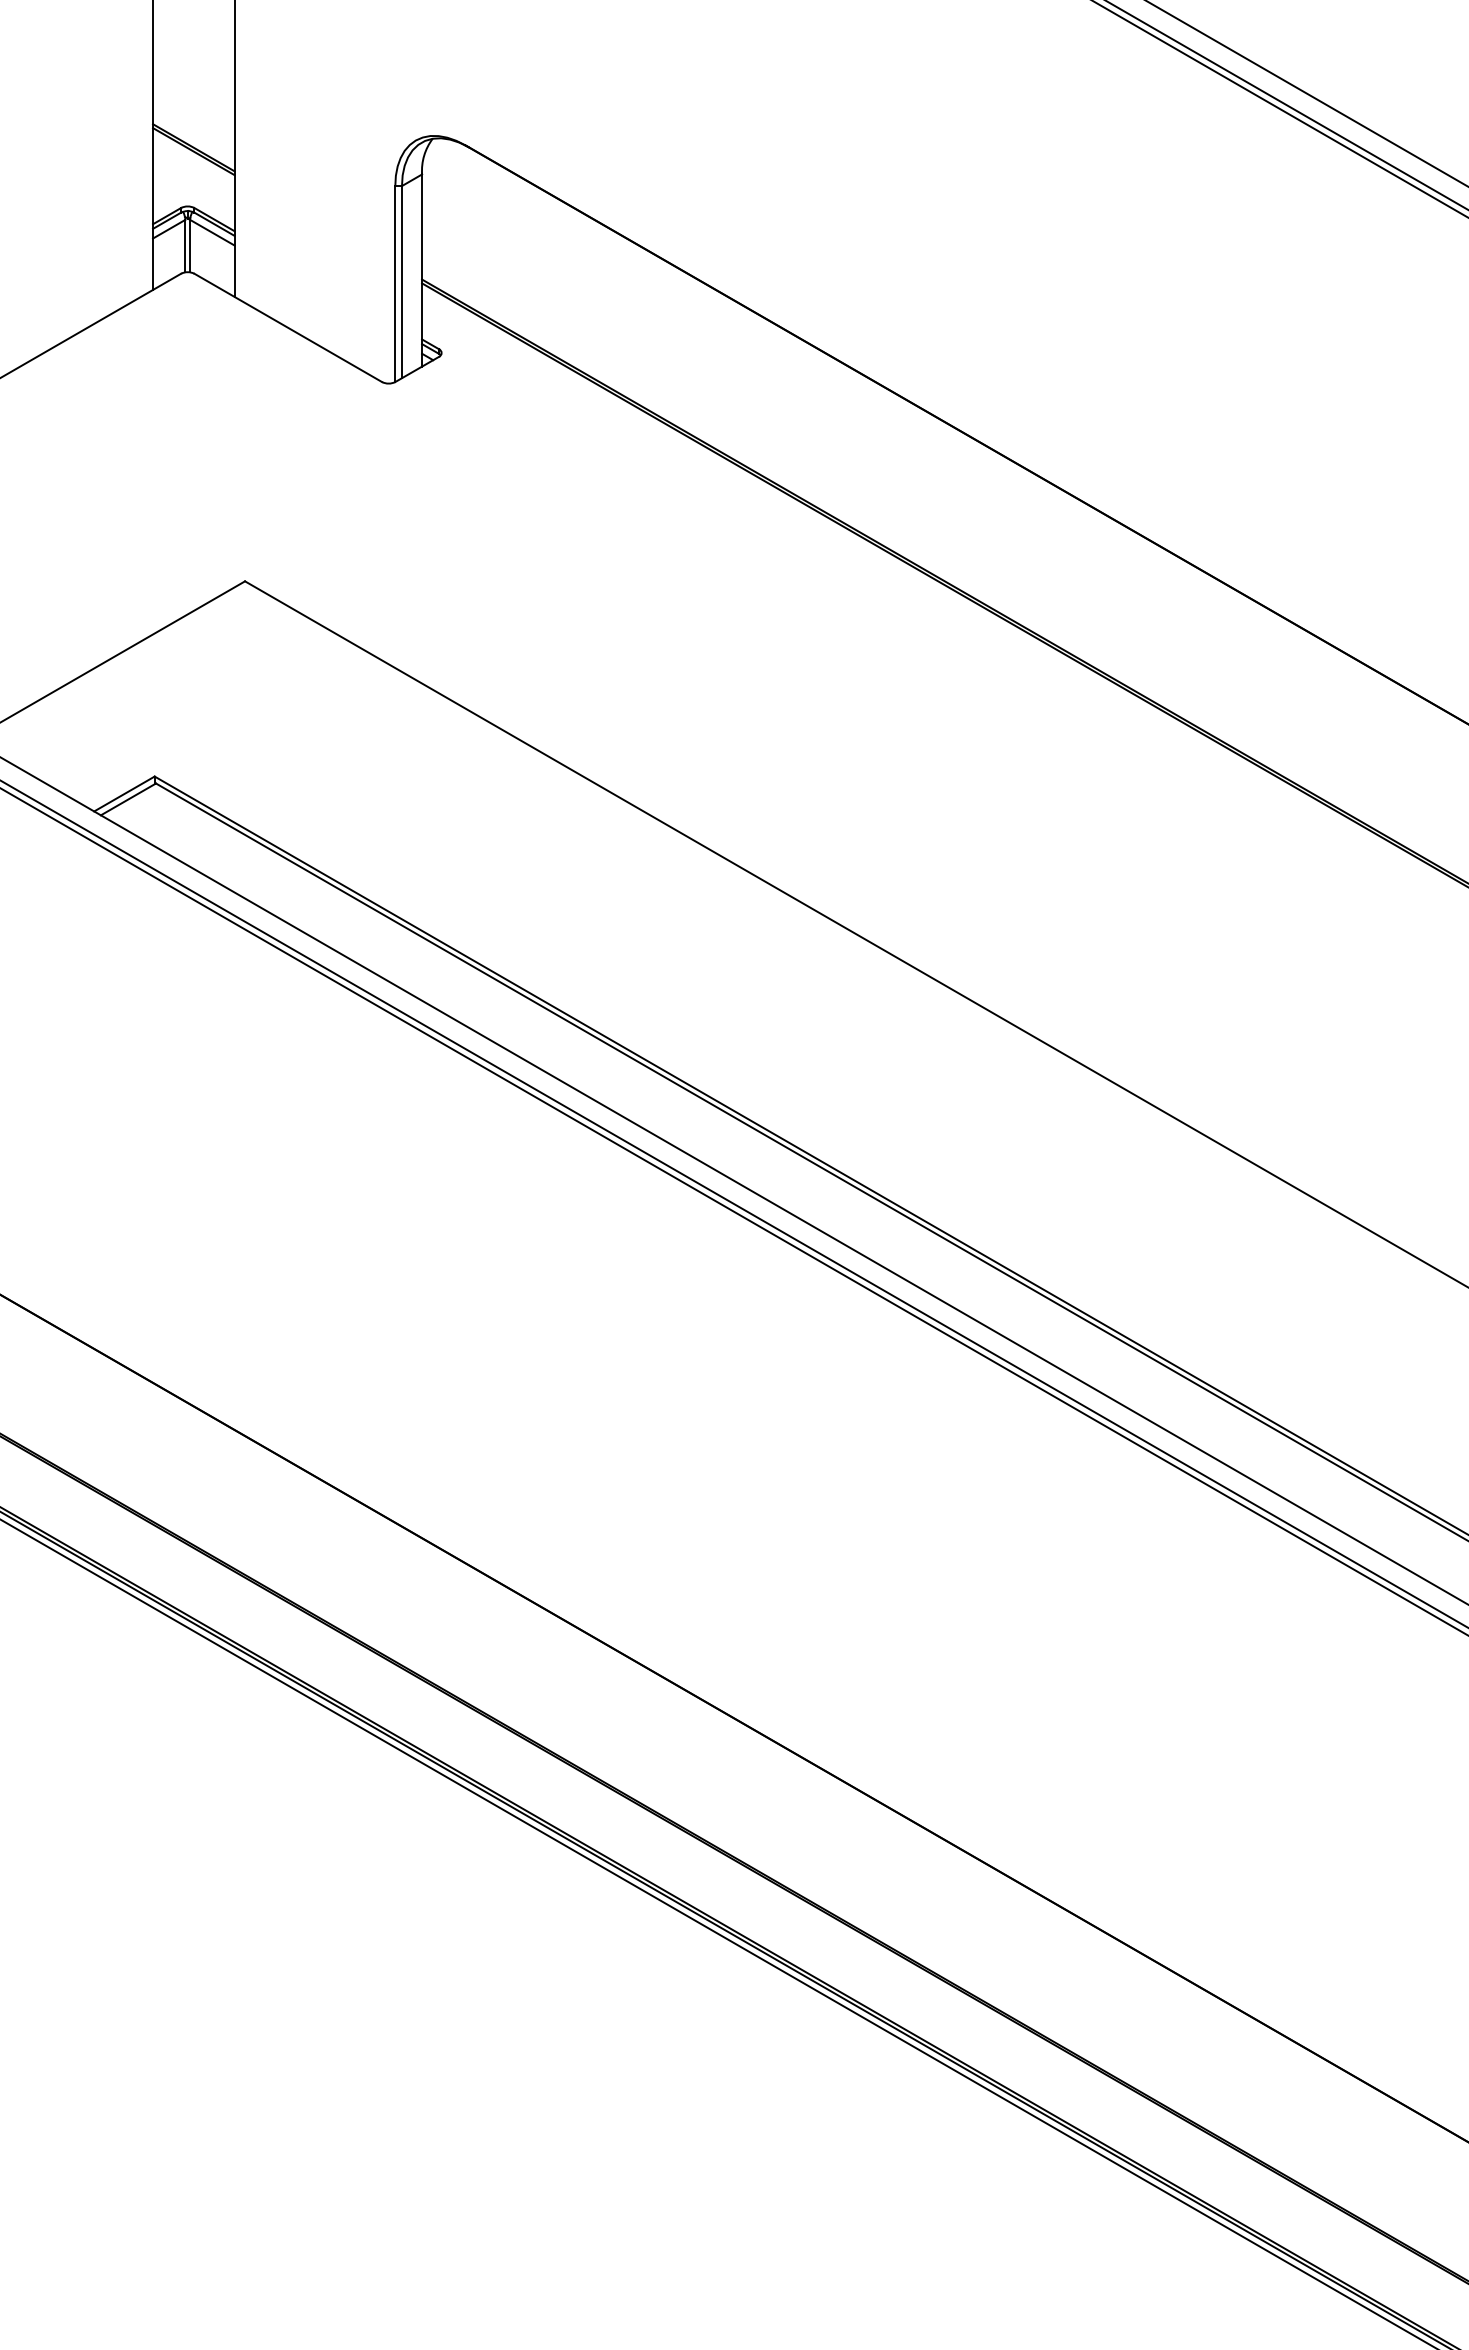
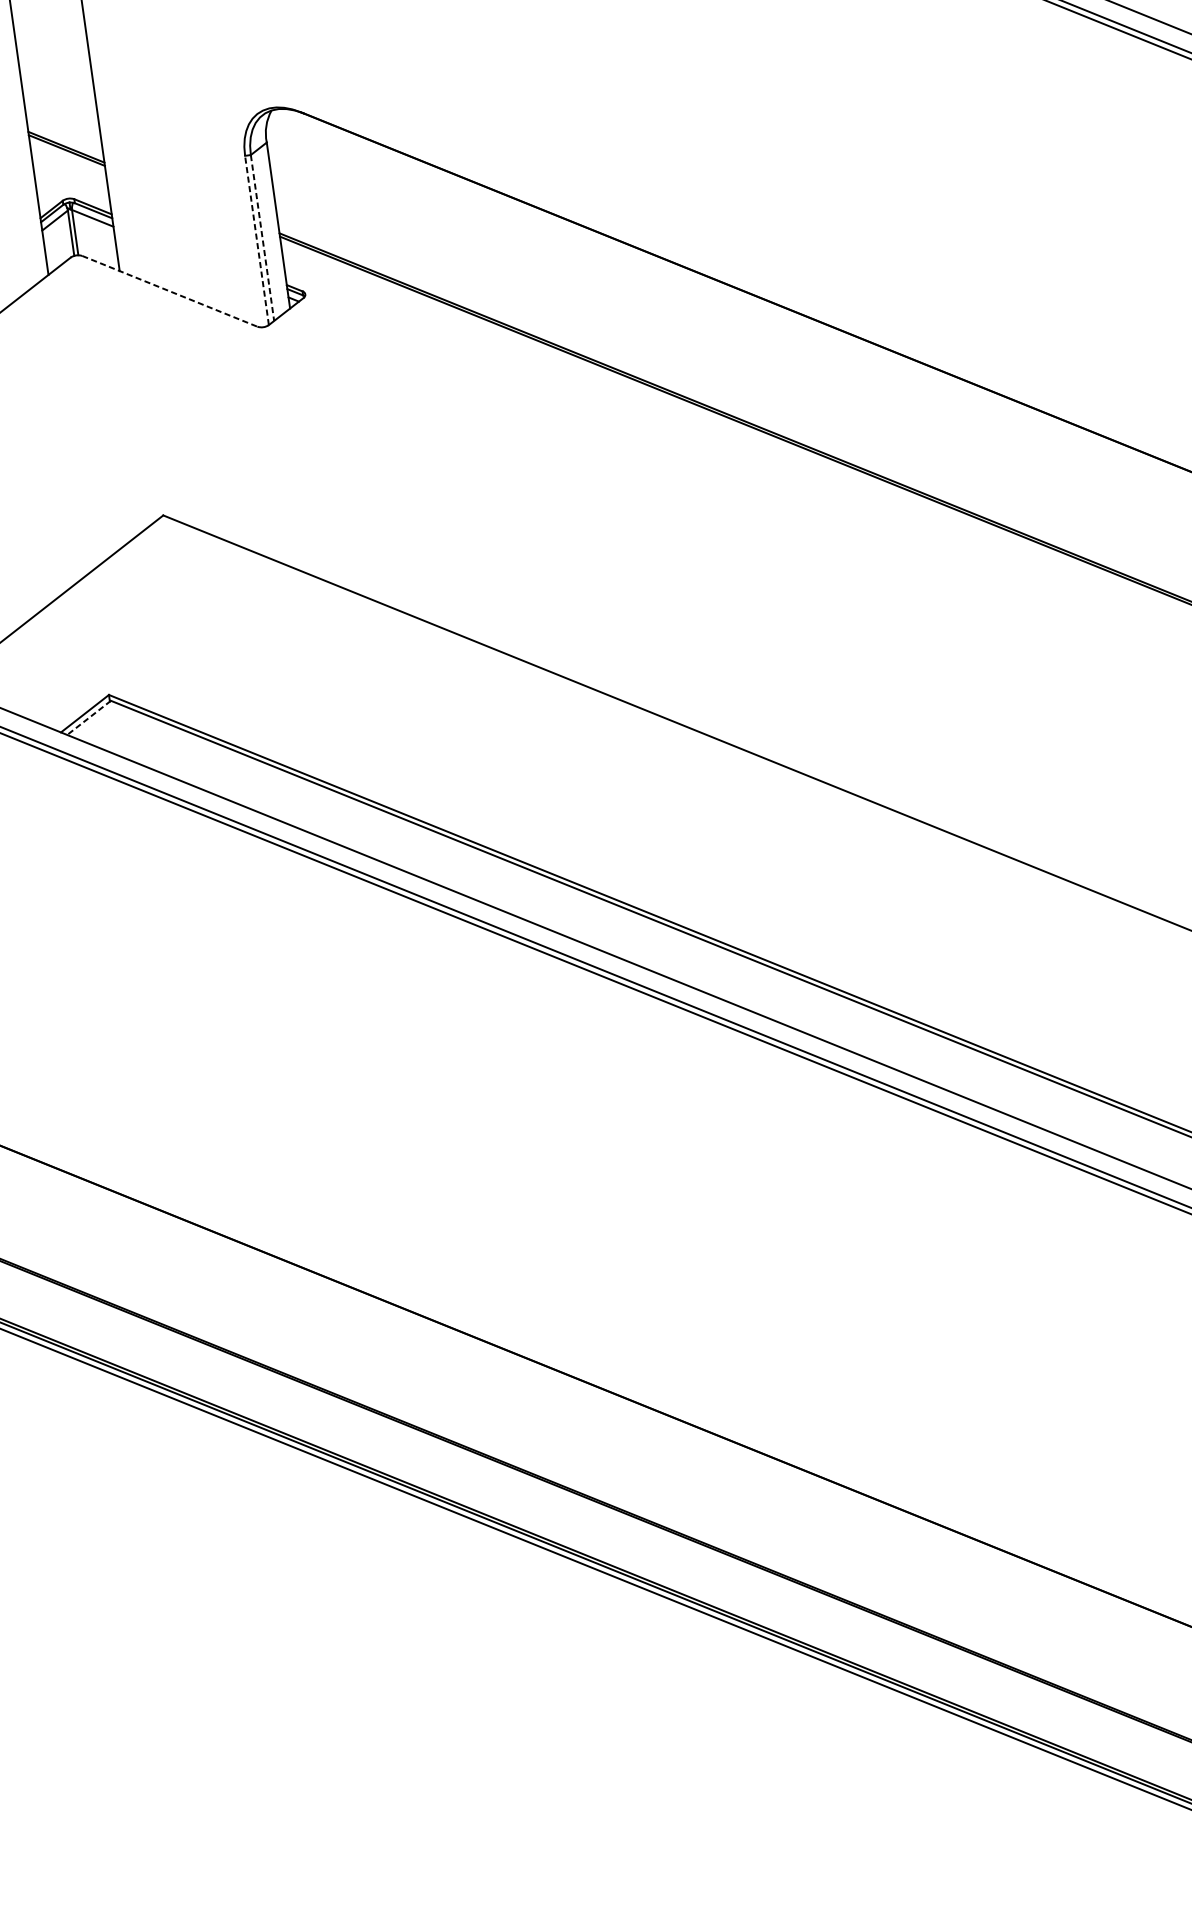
line: (401, 282) -> (262, 238), solid -> dashed
line: (395, 283) -> (257, 239), solid -> dashed
line: (288, 328) -> (170, 291), solid -> dashed
line: (128, 799) -> (89, 717), solid -> dashed

